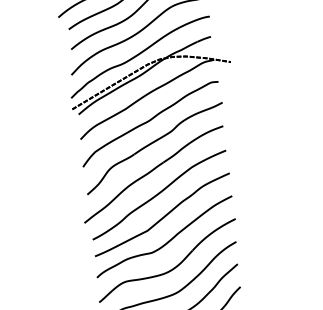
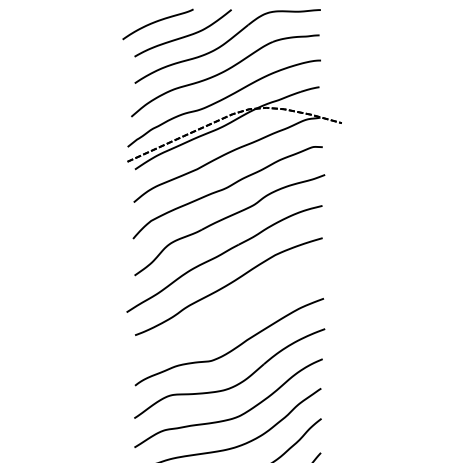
curve: (163, 216) -> (230, 315), removed

